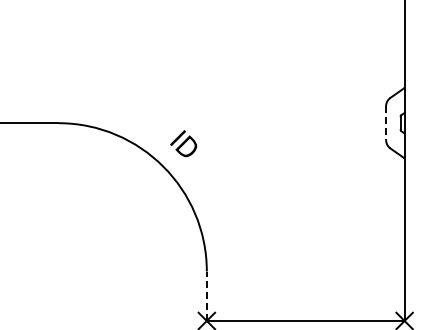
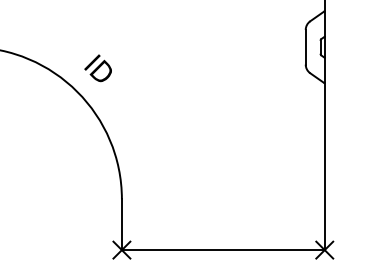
line: (386, 123) -> (306, 47), dashed -> solid
line: (206, 296) -> (121, 225), dashed -> solid

